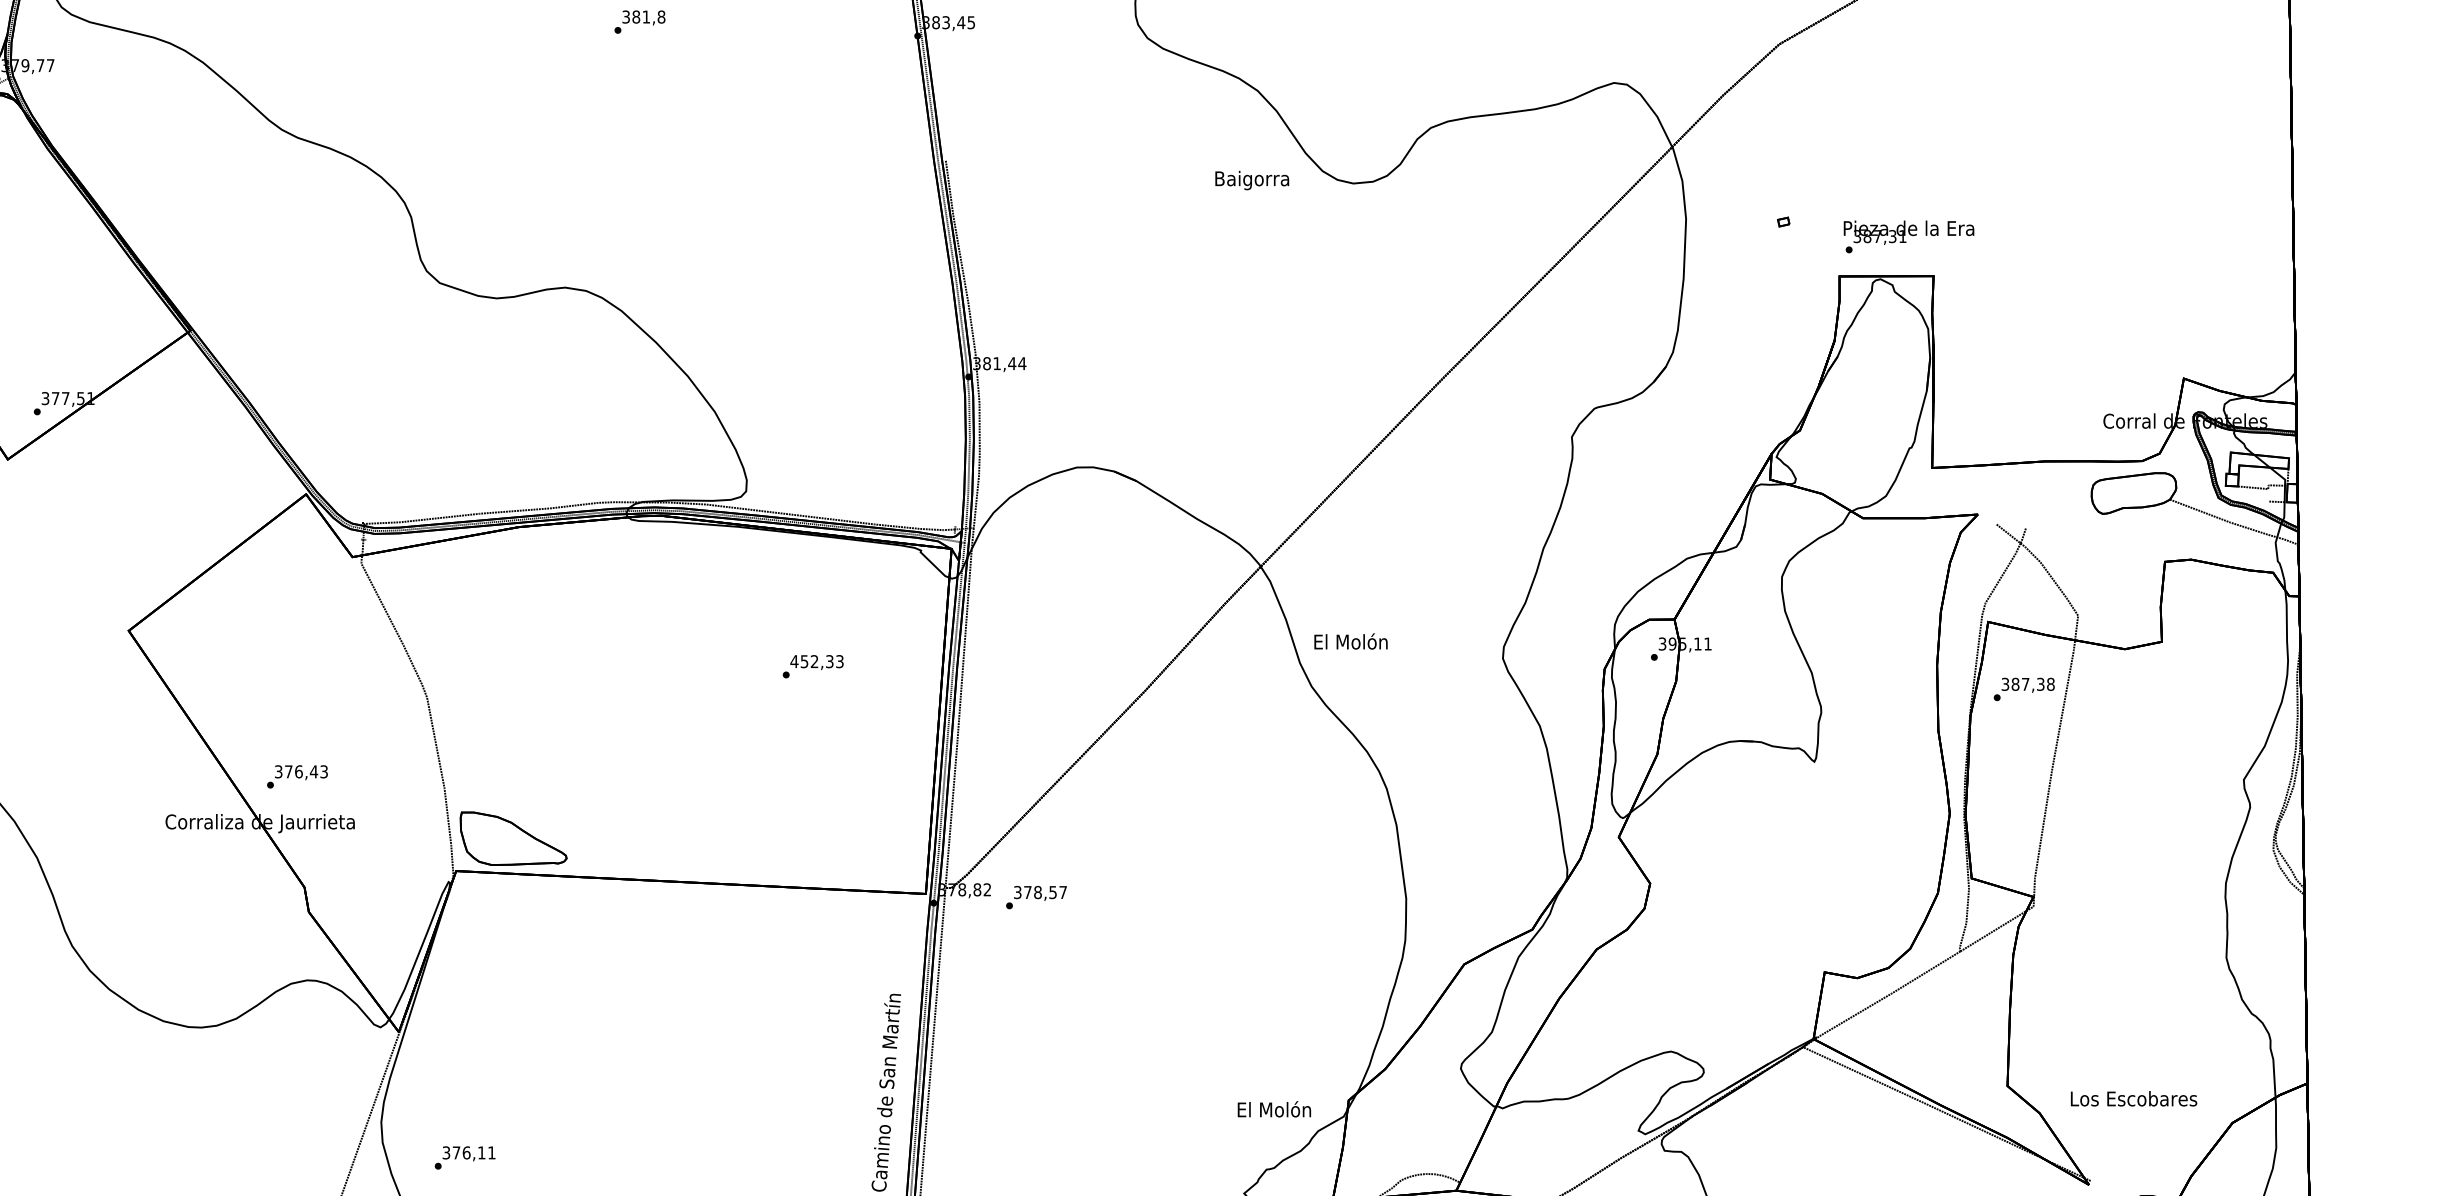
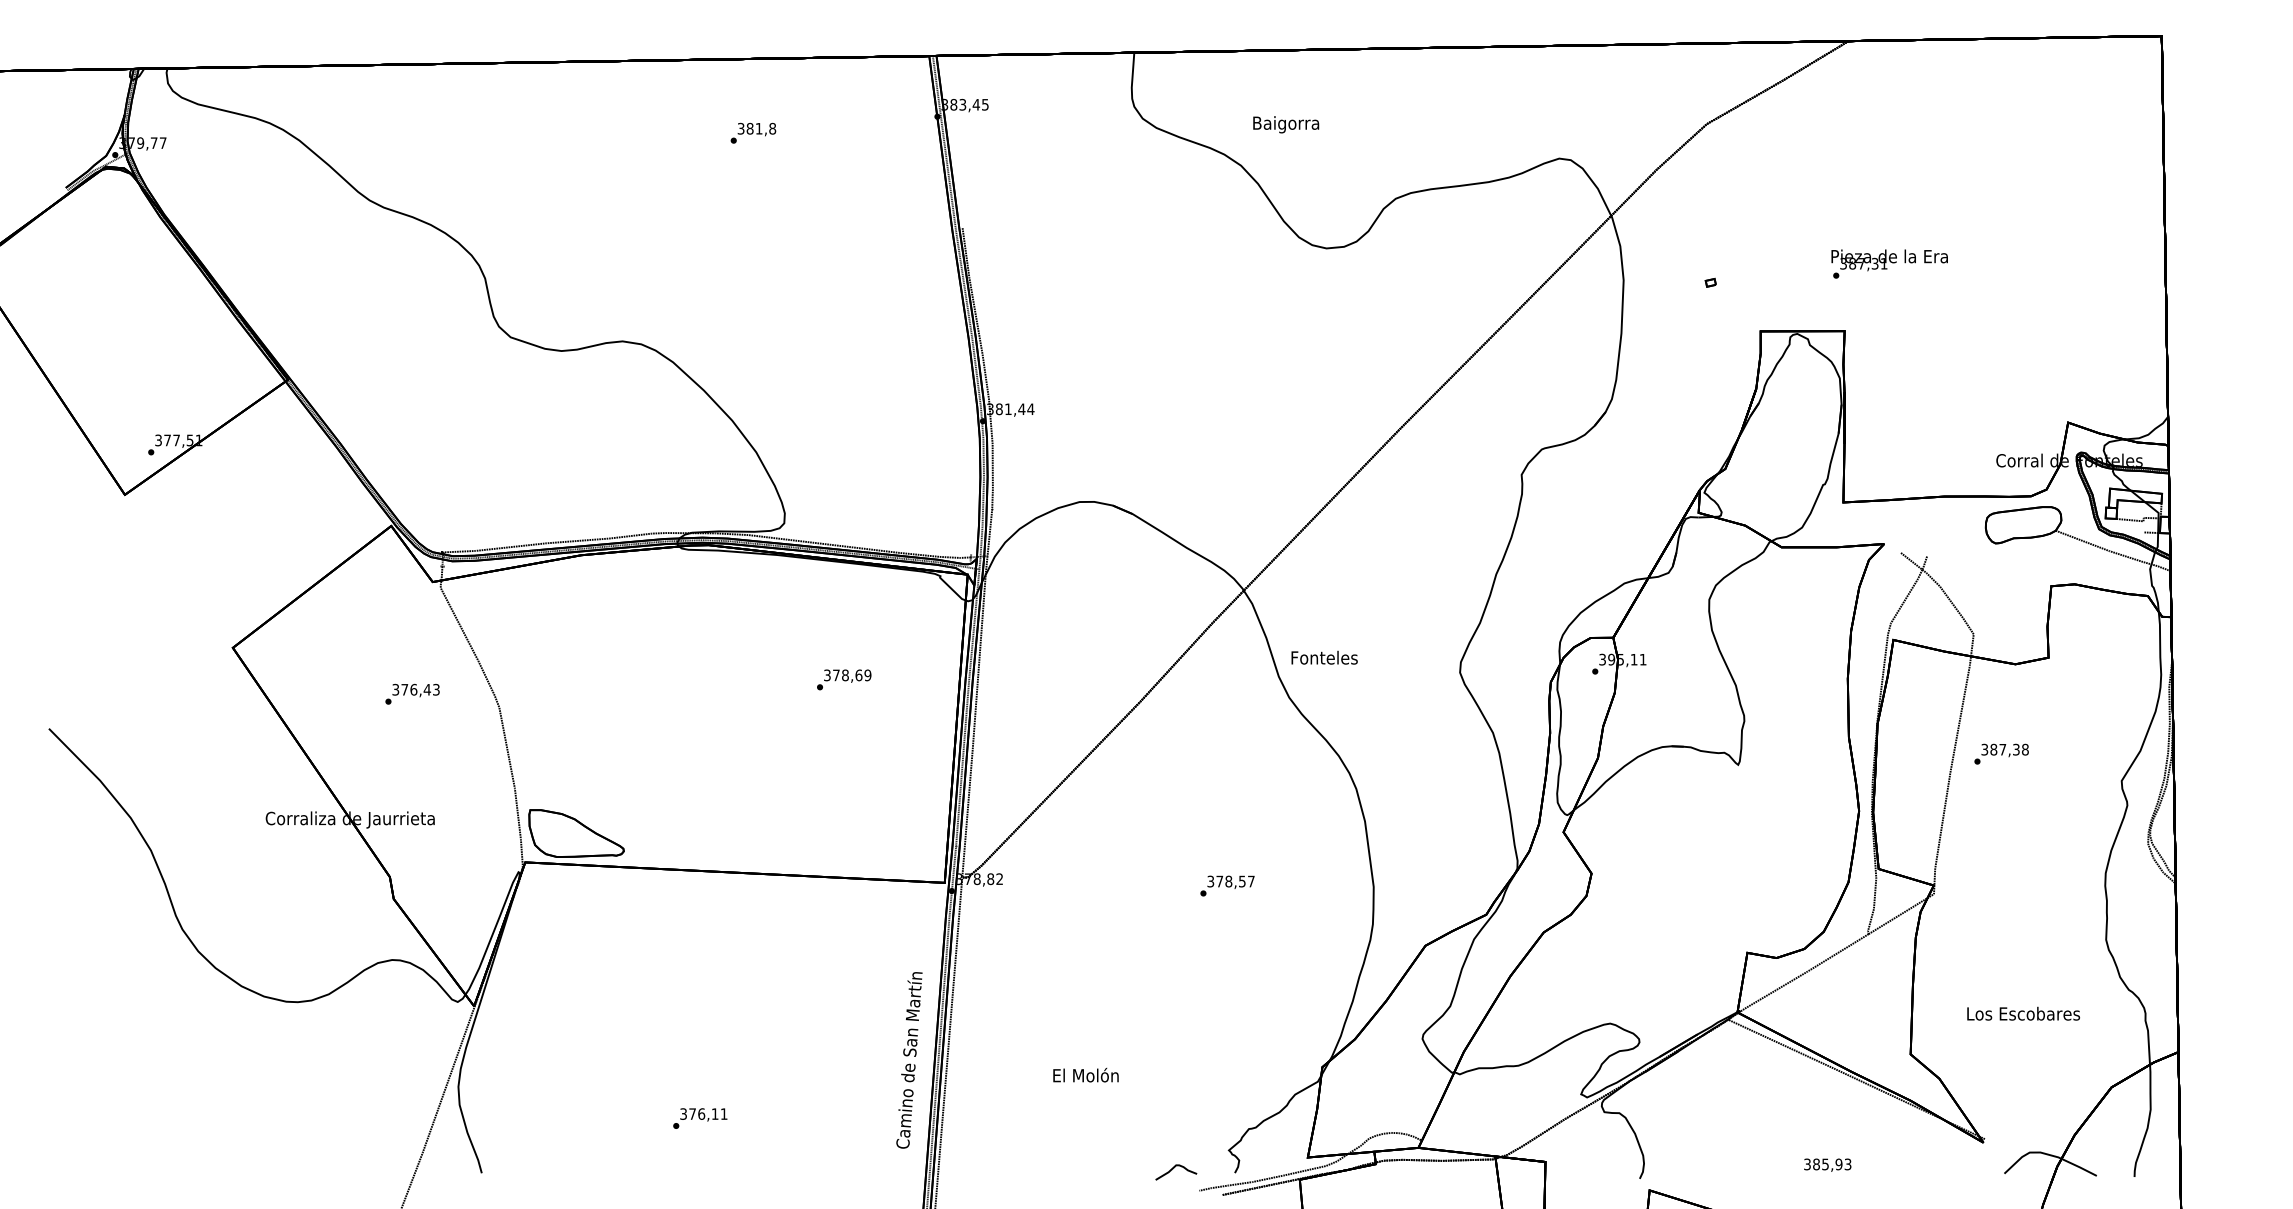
text: (640, 21) -> (753, 132), moved
text: (1252, 180) -> (1286, 124), moved
text: (1908, 236) -> (1889, 263), moved
text: (1351, 641) -> (1324, 657), El Molón -> Fonteles
text: (816, 661) -> (847, 675), 452,33 -> 378,69
text: (2024, 688) -> (2001, 753), moved
text: (297, 775) -> (412, 693), moved
text: (1036, 896) -> (1227, 885), moved
text: (2133, 1098) -> (2023, 1013), moved
text: (1273, 1108) -> (1085, 1074), moved
text: (465, 1157) -> (700, 1118), moved

